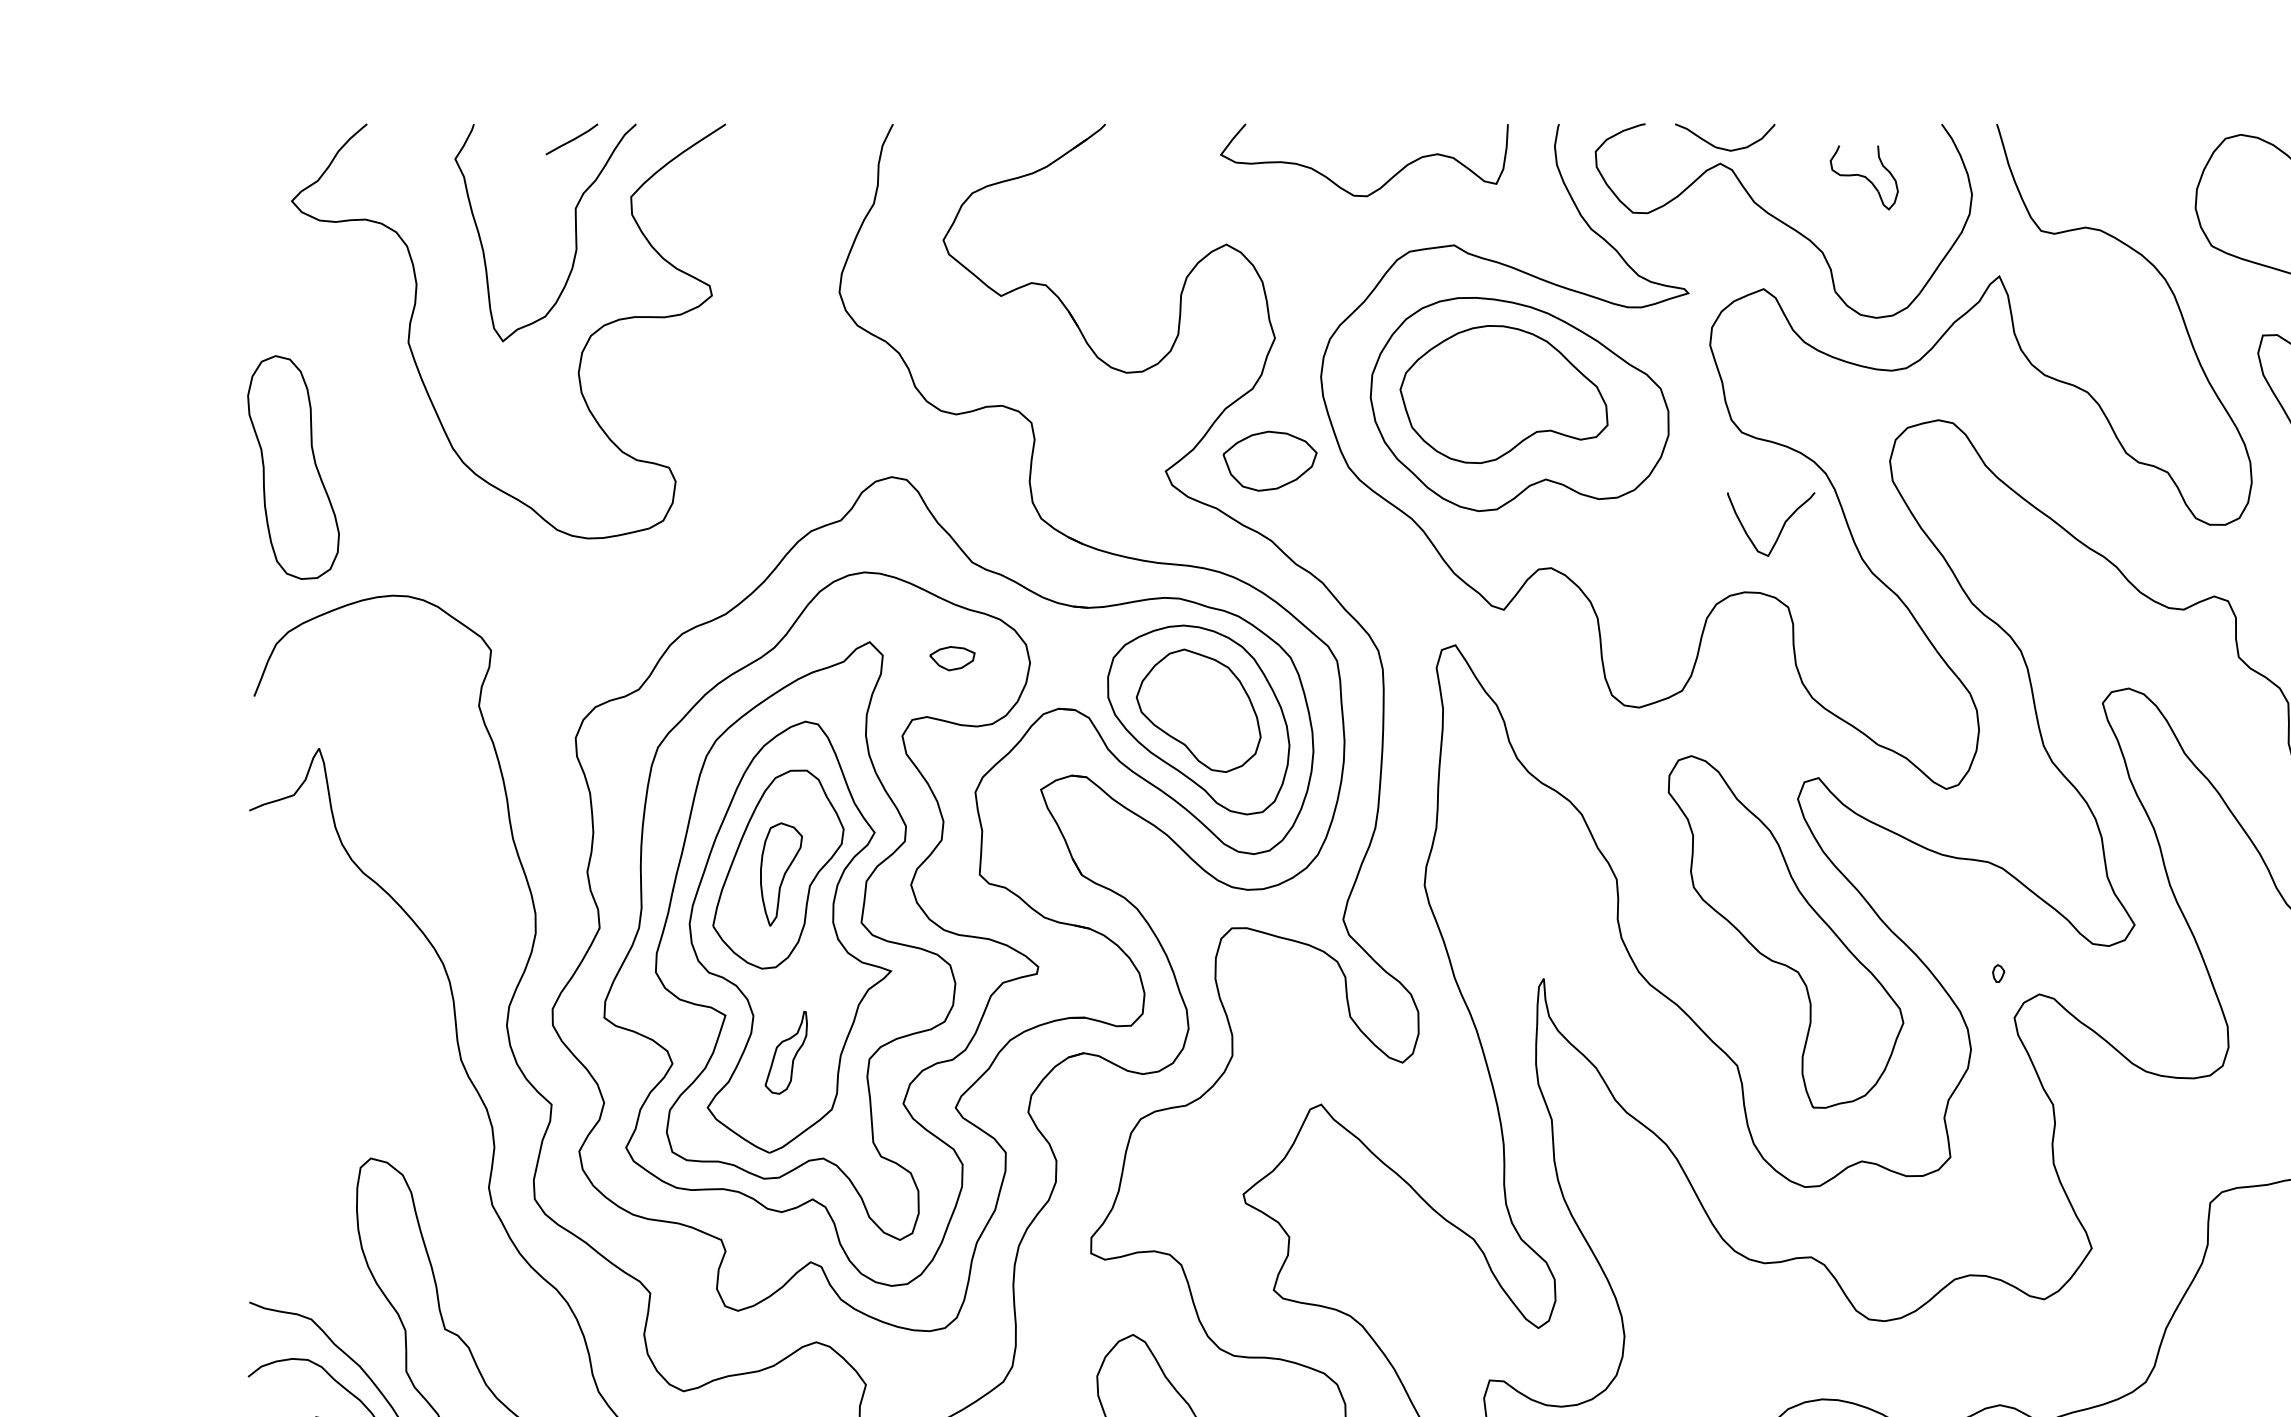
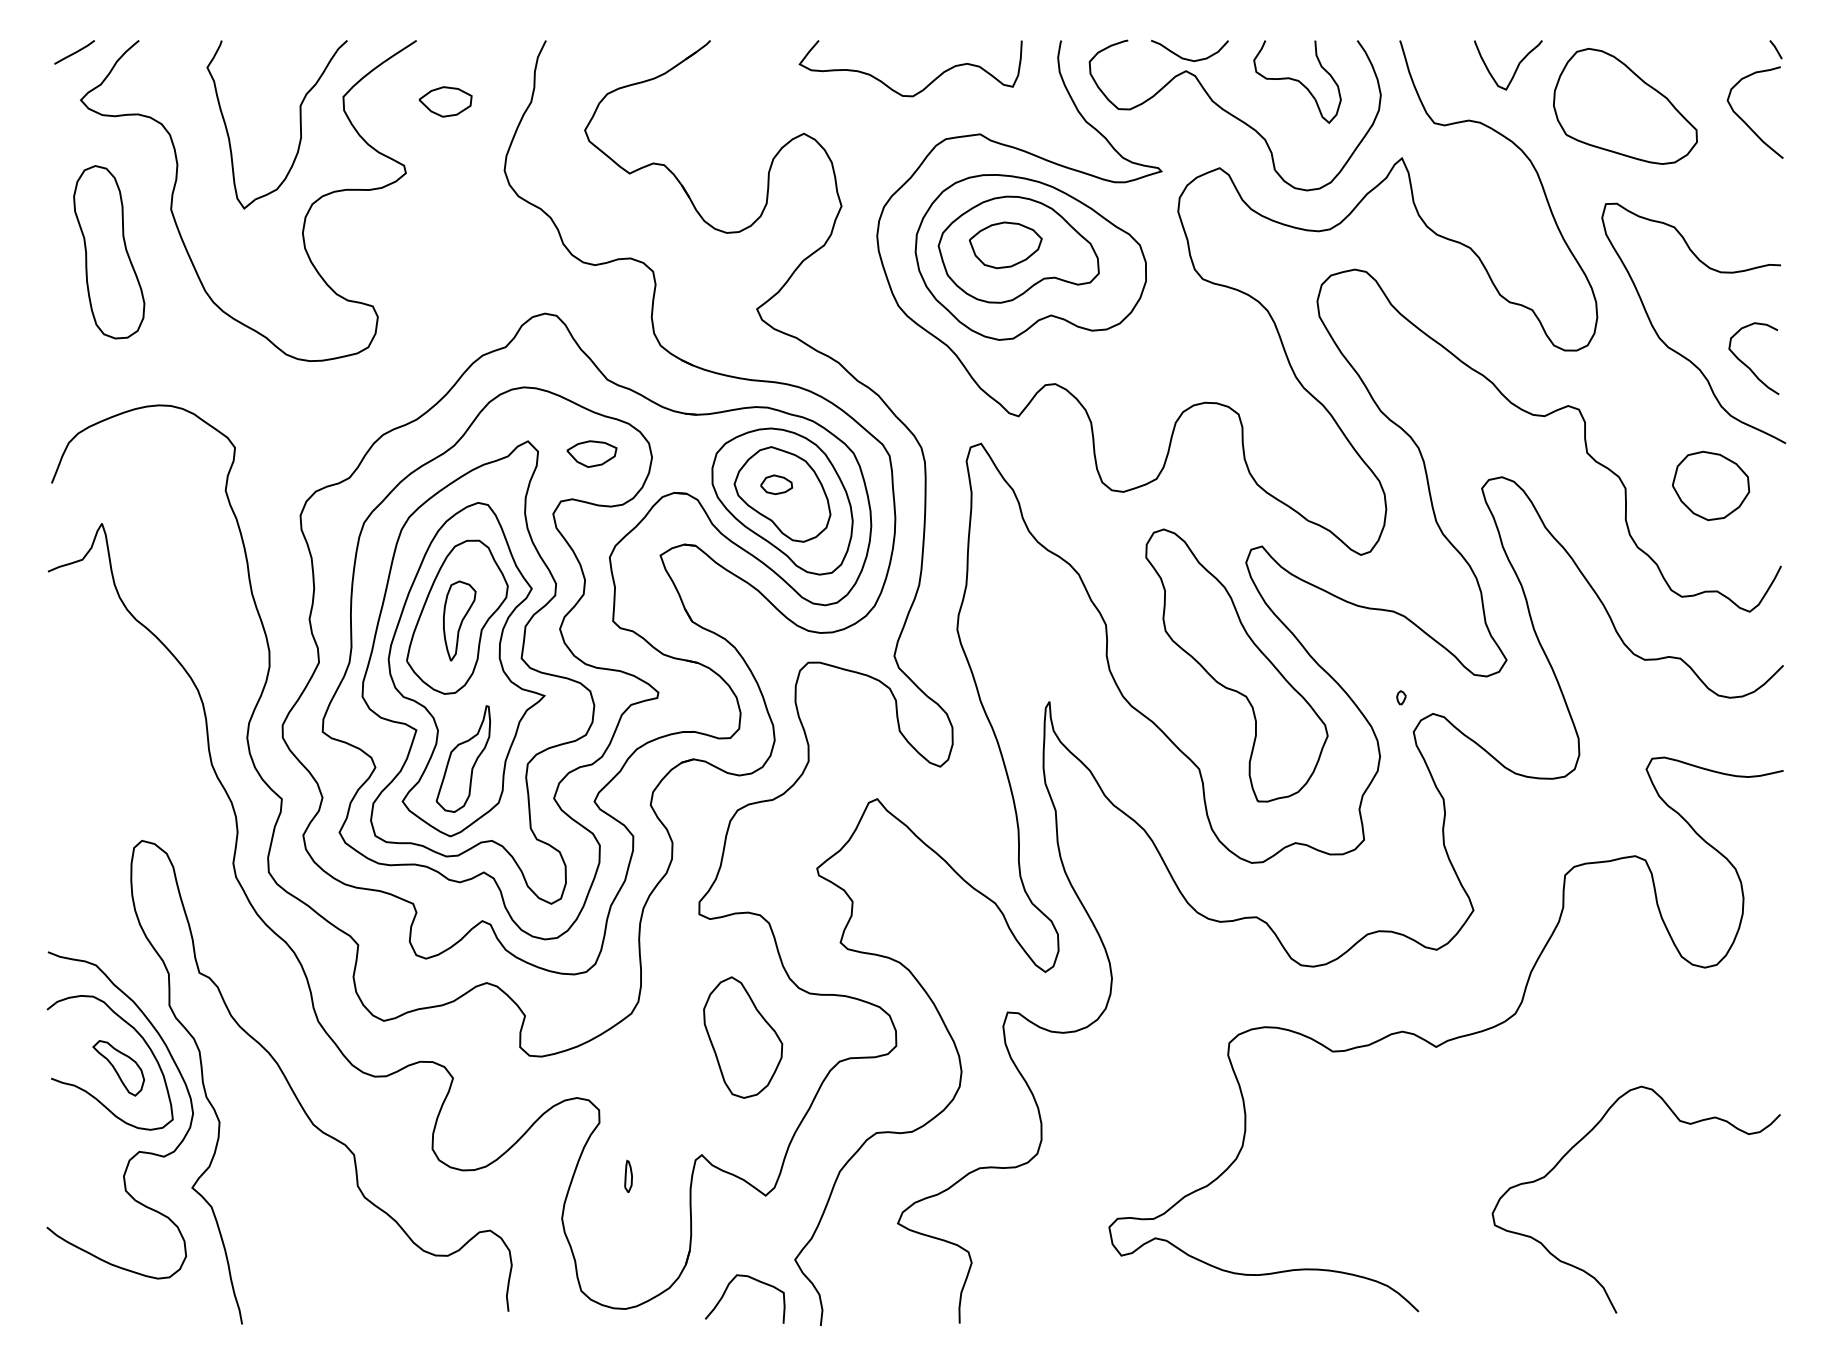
line: (571, 139) -> (74, 52), moved
part: (1864, 177) -> (1297, 81), size x1.67
part: (763, 202) -> (445, 101), added
part: (1269, 461) -> (1005, 245), moved
part: (293, 467) -> (109, 252), moved
curve: (1780, 529) -> (1515, 69), moved
part: (951, 657) -> (591, 453), size x1.43
part: (1190, 697) -> (776, 484), added
part: (786, 1052) -> (463, 758), size x1.67

